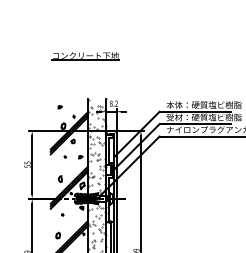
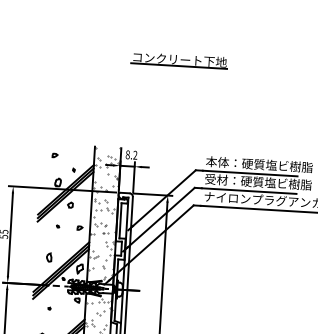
part: (85, 56) -> (179, 60), moved

